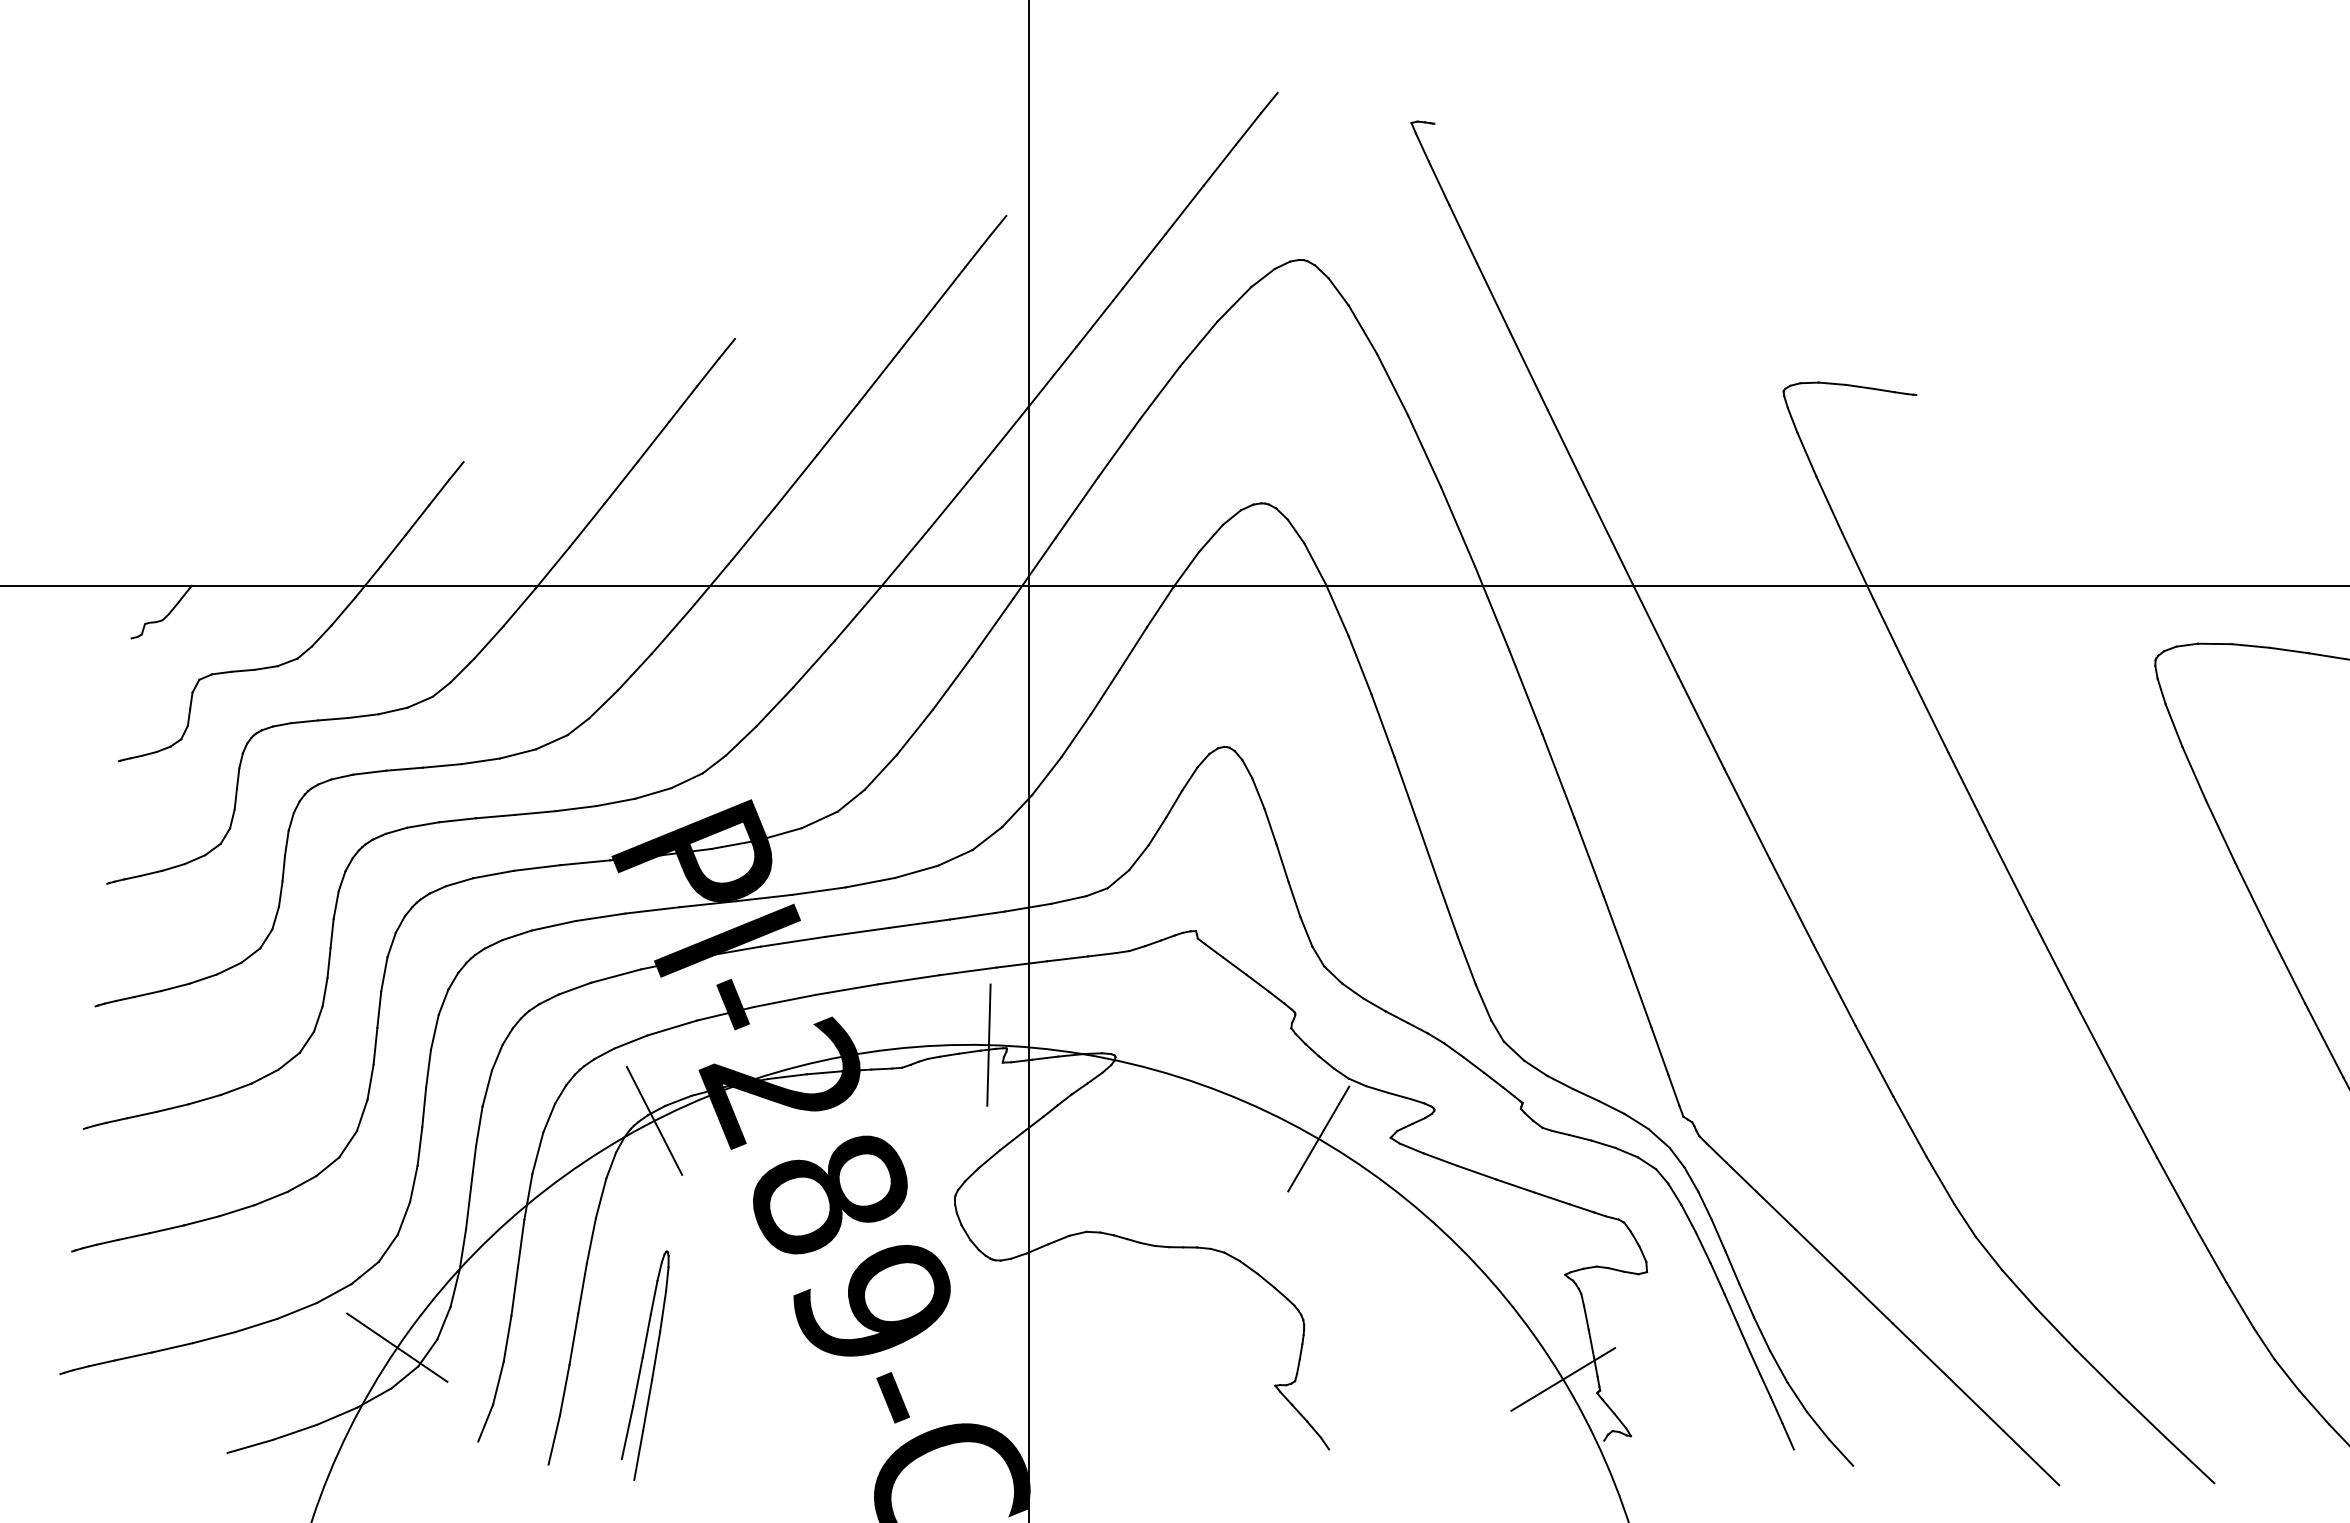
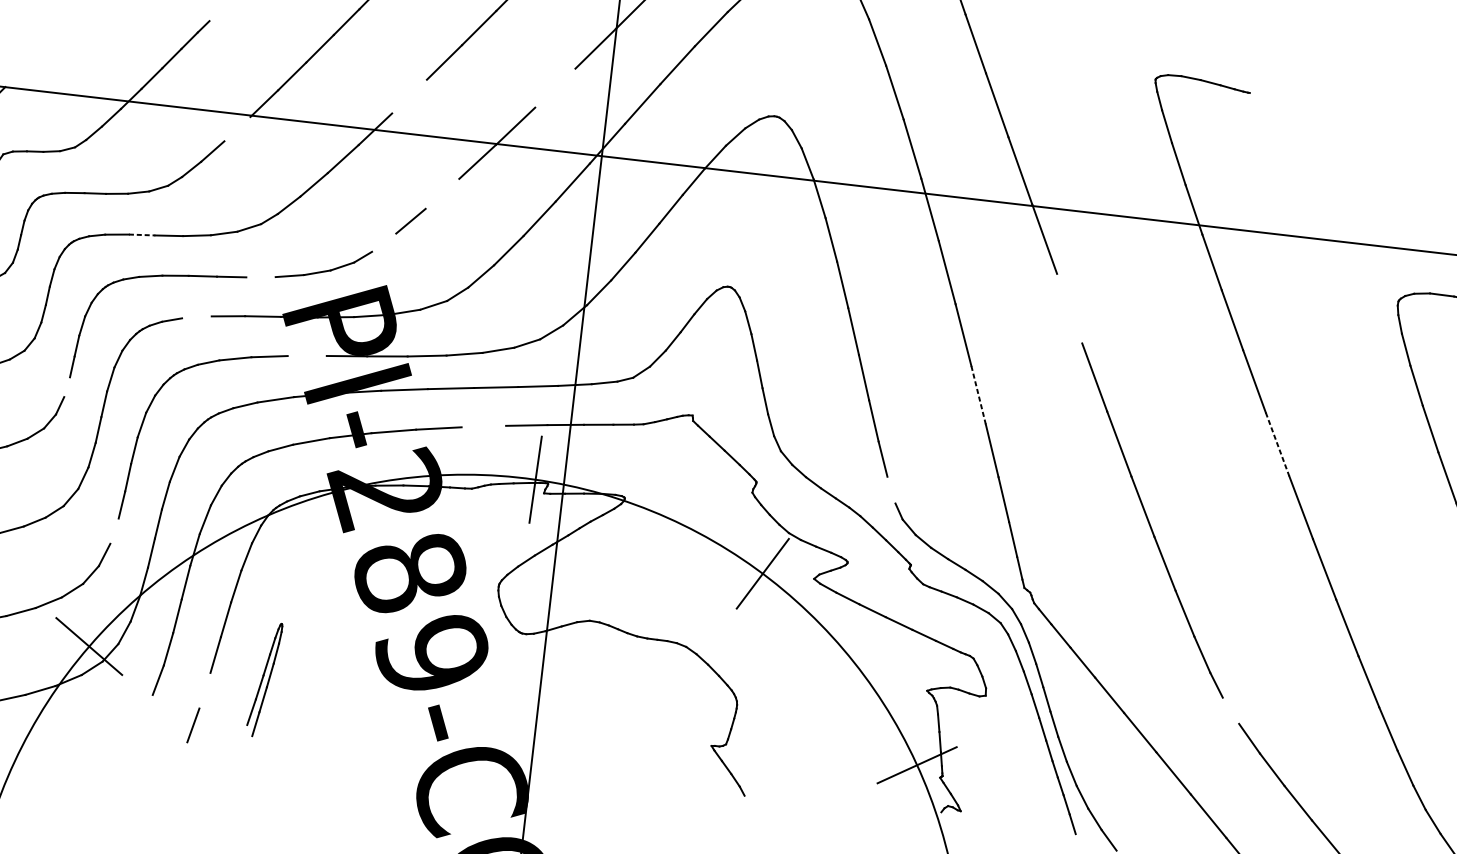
line: (953, 499) -> (555, 88), removed
line: (752, 534) -> (409, 96), removed
line: (519, 607) -> (237, 129), removed
line: (813, 663) -> (442, 193), removed
line: (1701, 722) -> (1069, 308), removed
line: (740, 740) -> (383, 242), removed
line: (405, 769) -> (142, 235), solid -> dashed
line: (575, 808) -> (260, 277), removed
line: (1589, 857) -> (978, 395), solid -> dashed
line: (493, 874) -> (196, 317), removed
line: (2011, 877) -> (1277, 444), solid -> dashed
line: (652, 910) -> (307, 356), removed
line: (908, 979) -> (483, 426), removed
line: (324, 991) -> (66, 386), removed
line: (1483, 1002) -> (891, 490), removed
line: (654, 1120) -> (291, 505), removed
line: (413, 1183) -> (114, 530), removed
line: (1988, 1253) -> (1230, 710), removed
part: (644, 1365) -> (263, 679), size x0.7
line: (564, 1389) -> (204, 690), removed
line: (485, 1422) -> (145, 707), removed

